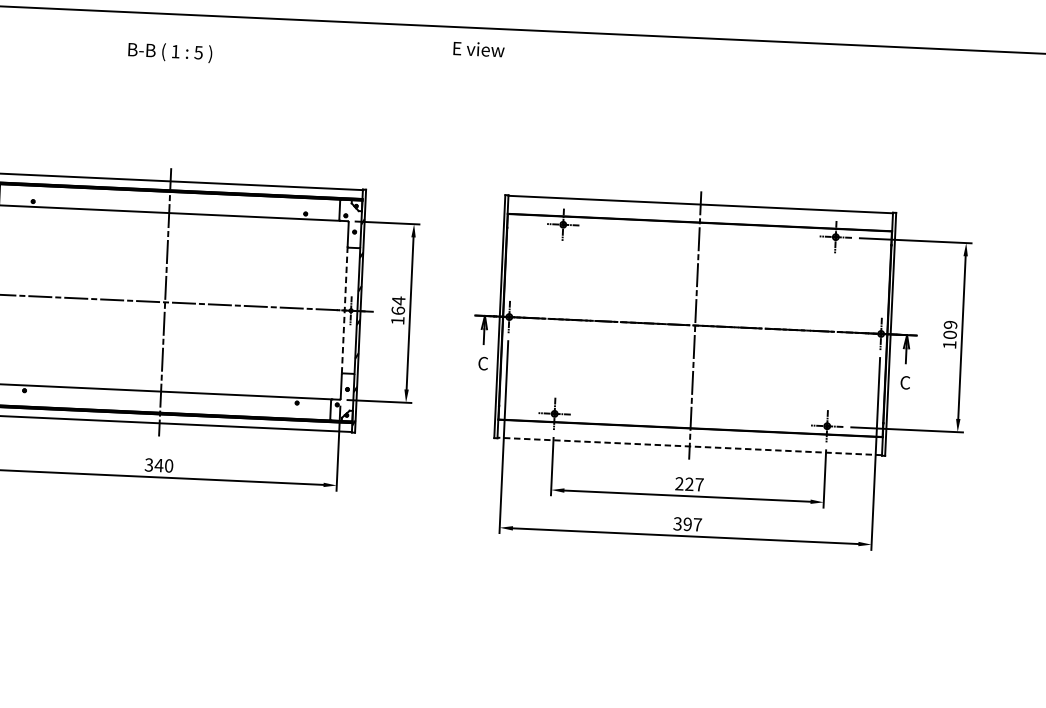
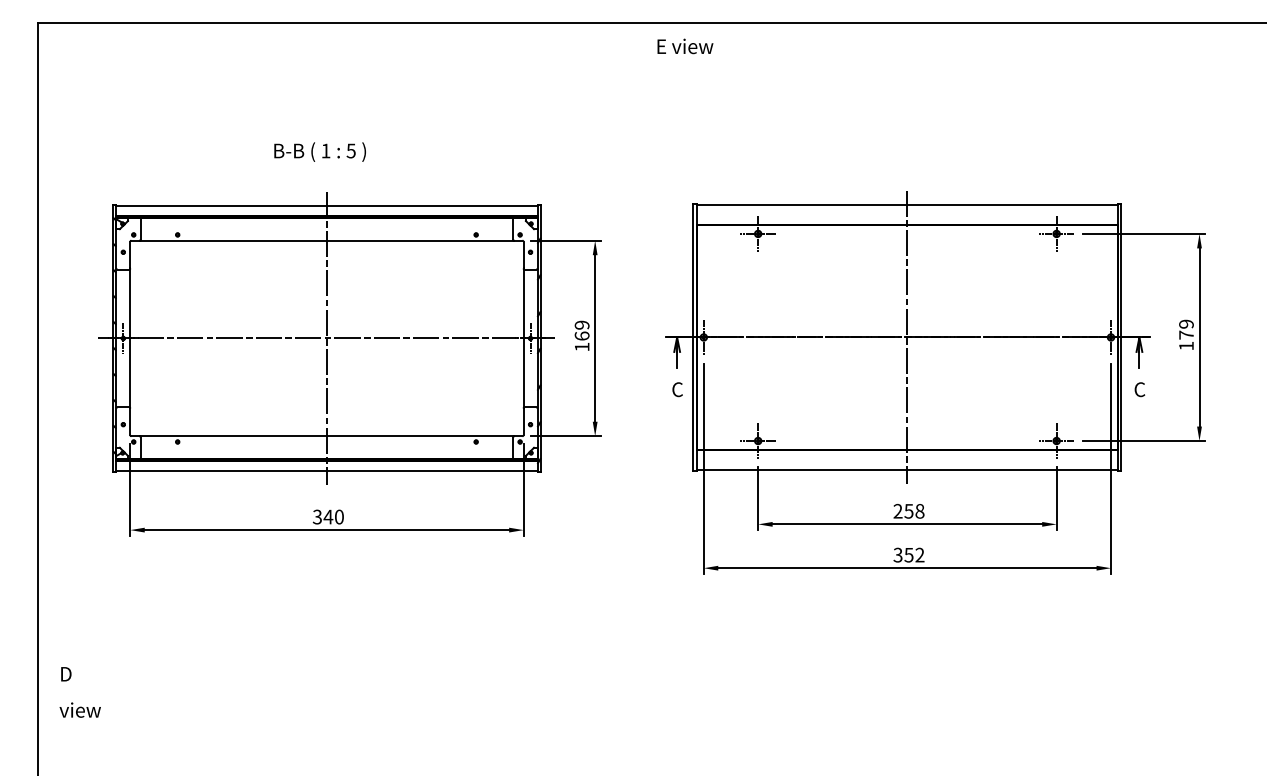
text: (479, 49) -> (685, 46), moved
text: (169, 51) -> (319, 151), moved
text: (398, 301) -> (581, 325), 164 -> 169
line: (344, 310) -> (523, 338), dashed -> solid
text: (950, 334) -> (1186, 334), 109 -> 179
line: (689, 446) -> (907, 469), dashed -> solid
text: (694, 483) -> (914, 510), 227 -> 258
text: (692, 523) -> (914, 554), 397 -> 352

